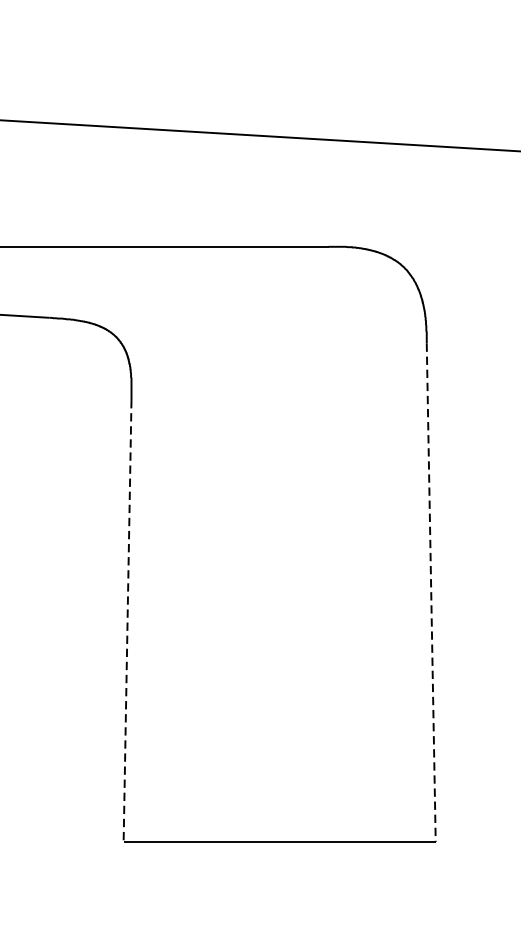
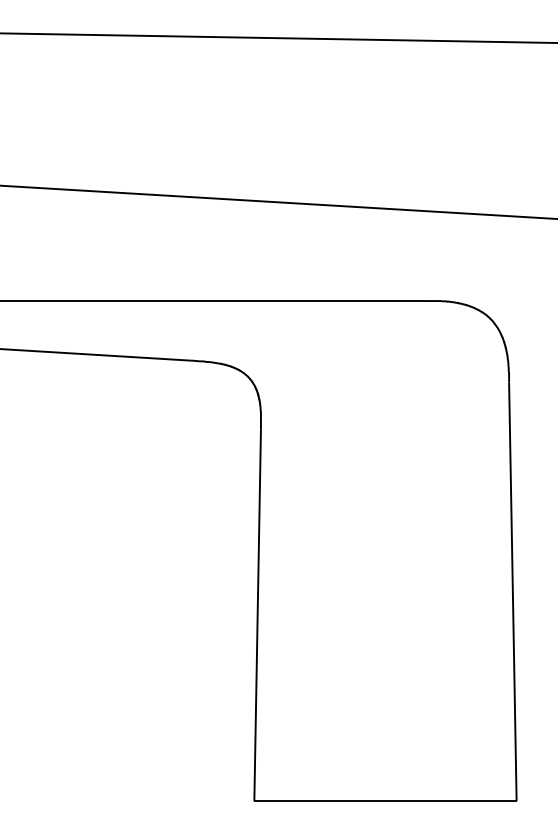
line: (430, 593) -> (512, 592), dashed -> solid
line: (127, 620) -> (257, 615), dashed -> solid

